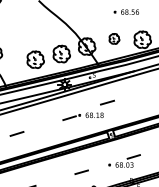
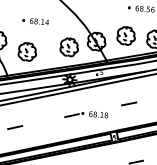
part: (27, 32) -> (35, 21), added
part: (114, 38) -> (126, 35), size x1.67
part: (35, 59) -> (27, 51), moved
line: (107, 102) -> (129, 103), moved

